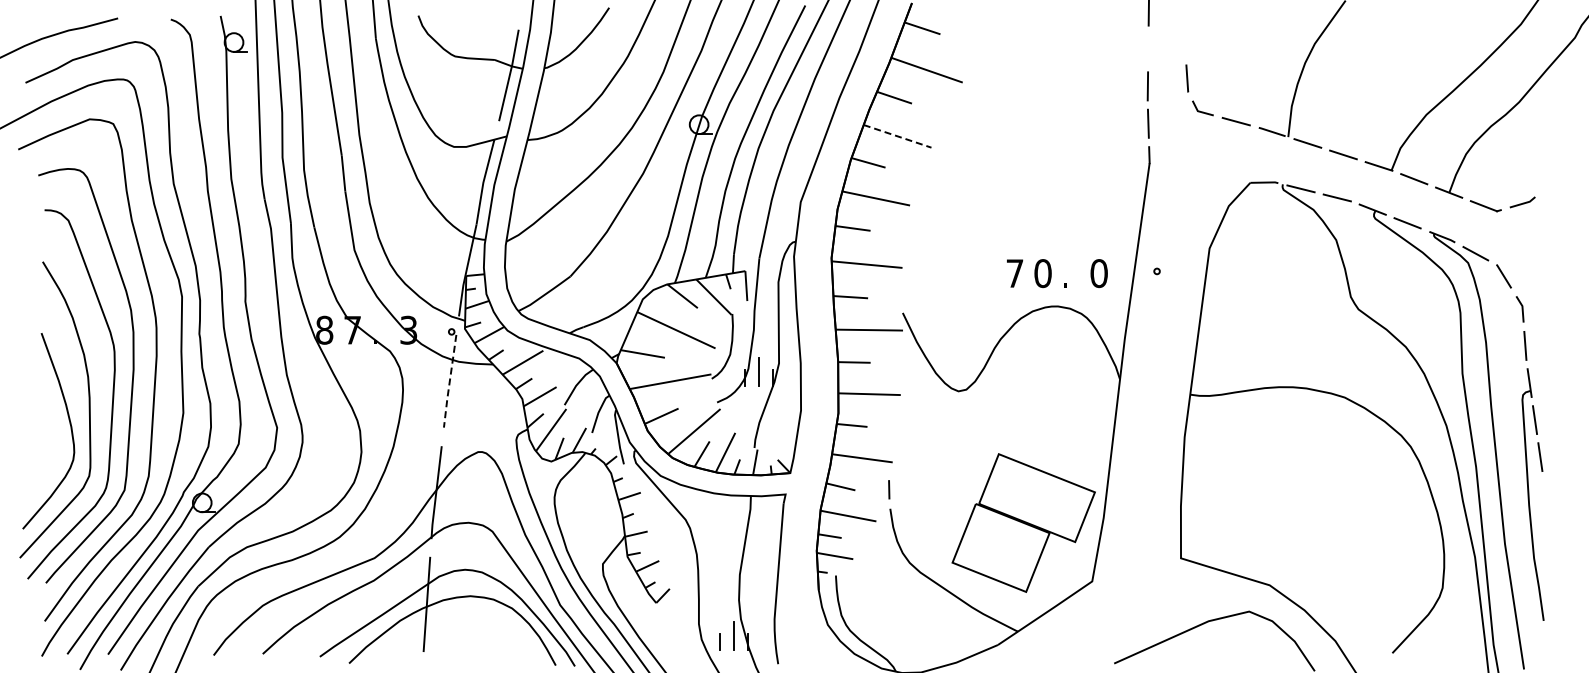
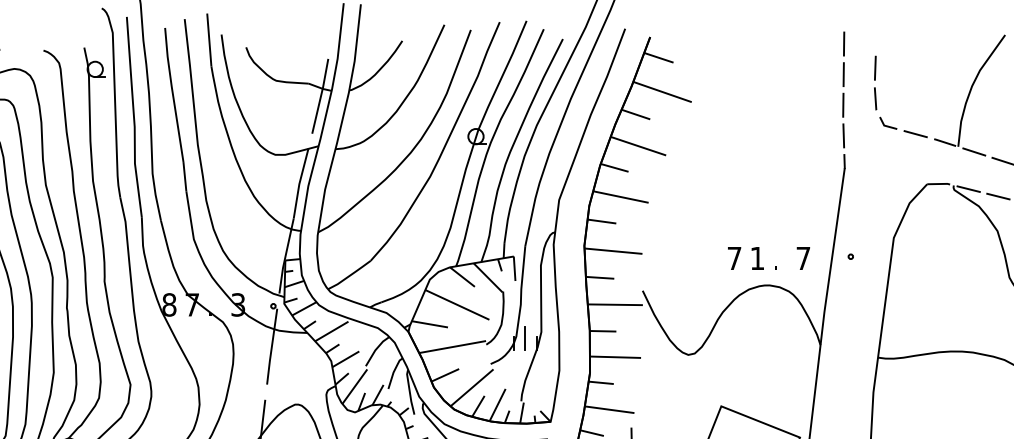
line: (1186, 41) -> (874, 68), added
line: (1148, 48) -> (843, 74), added
line: (897, 136) -> (638, 146), dashed -> solid
text: (1042, 273) -> (757, 258), 0 -> 1
text: (1098, 273) -> (802, 258), 0 -> 7
line: (449, 382) -> (271, 347), dashed -> solid

